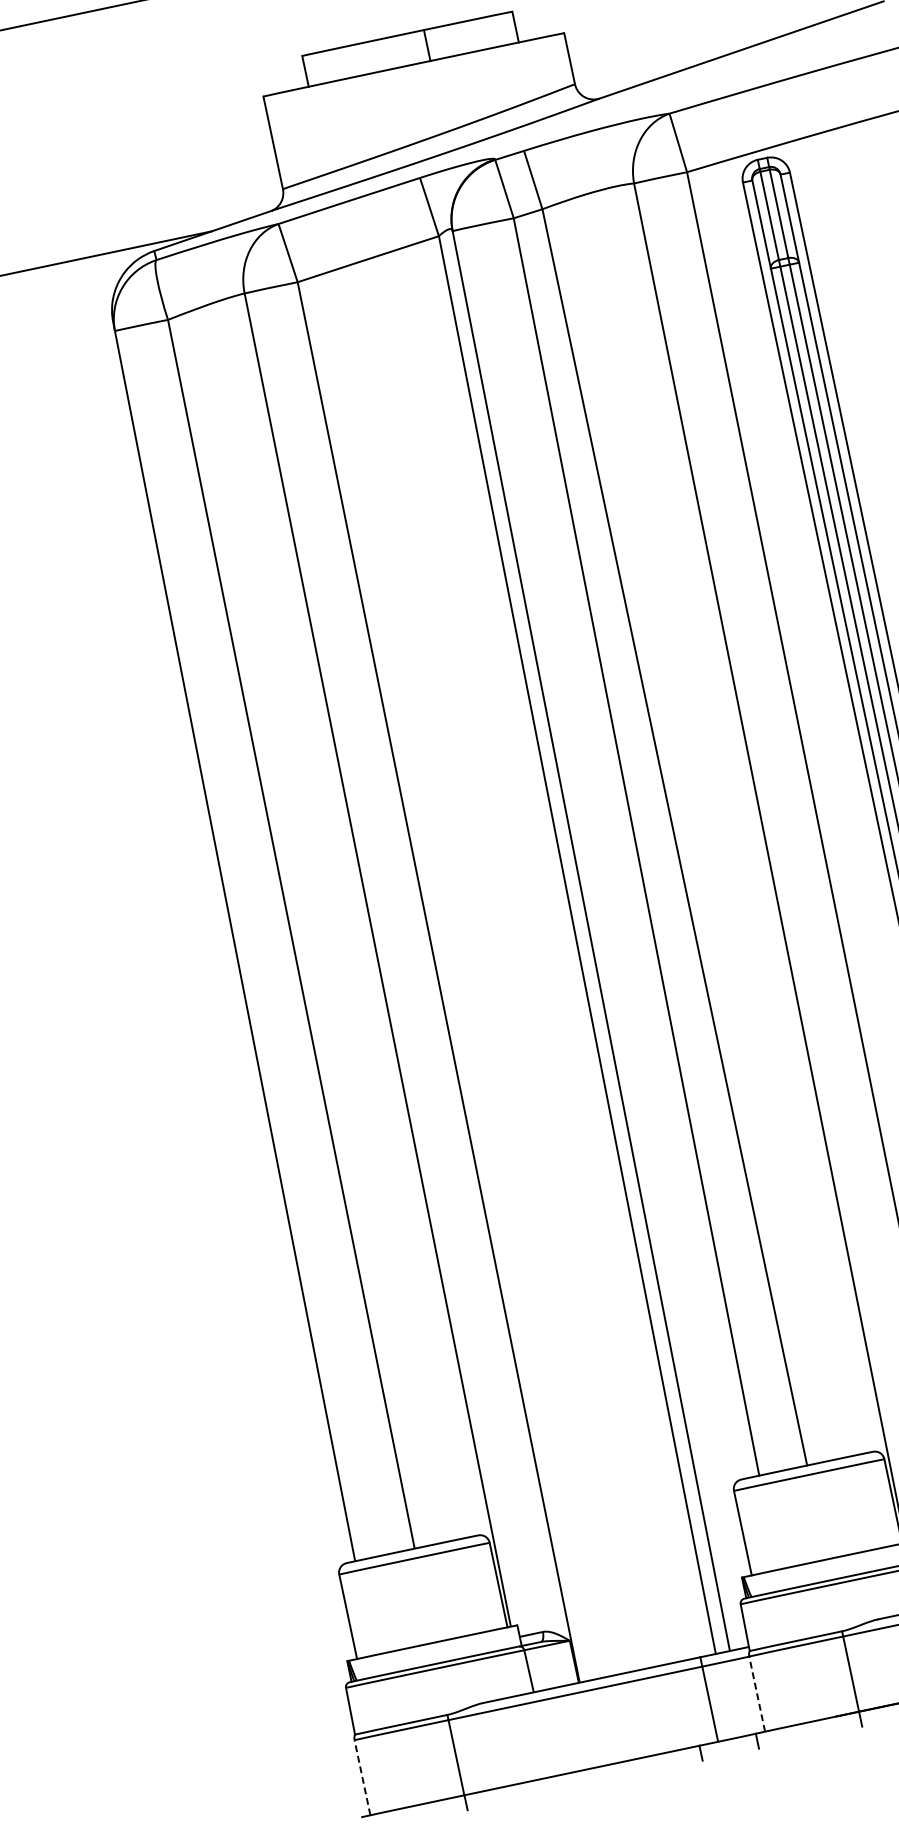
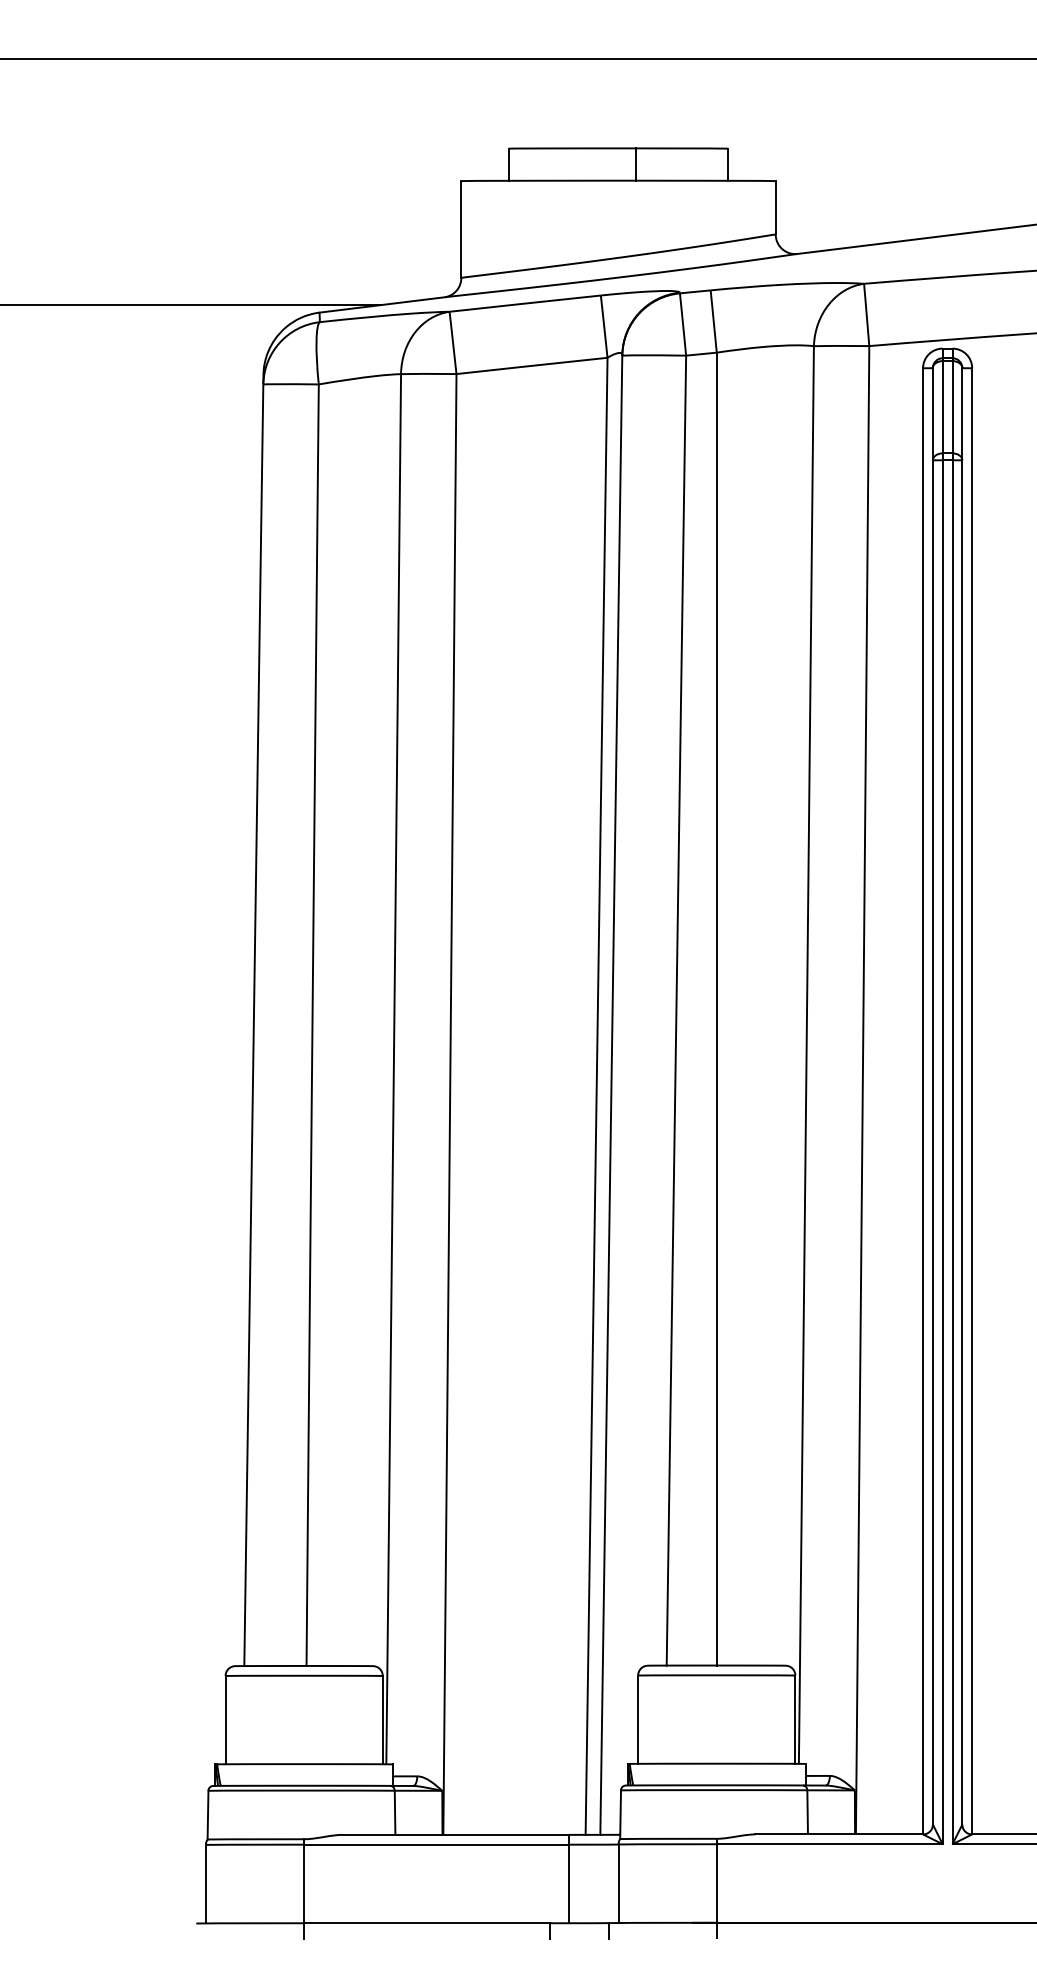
line: (757, 1693) -> (618, 1883), dashed -> solid
line: (361, 1777) -> (205, 1883), dashed -> solid

